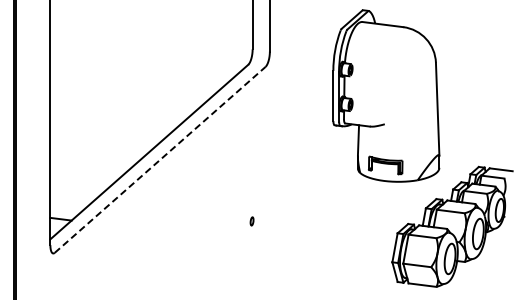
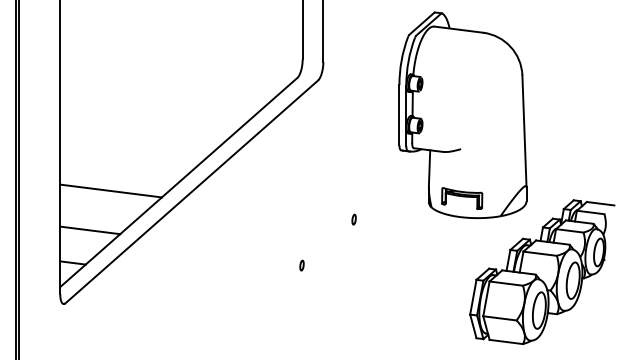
line: (92, 158) -> (110, 190), added
line: (160, 159) -> (192, 191), dashed -> solid
part: (295, 182) -> (354, 218), added
line: (75, 191) -> (90, 229), added

